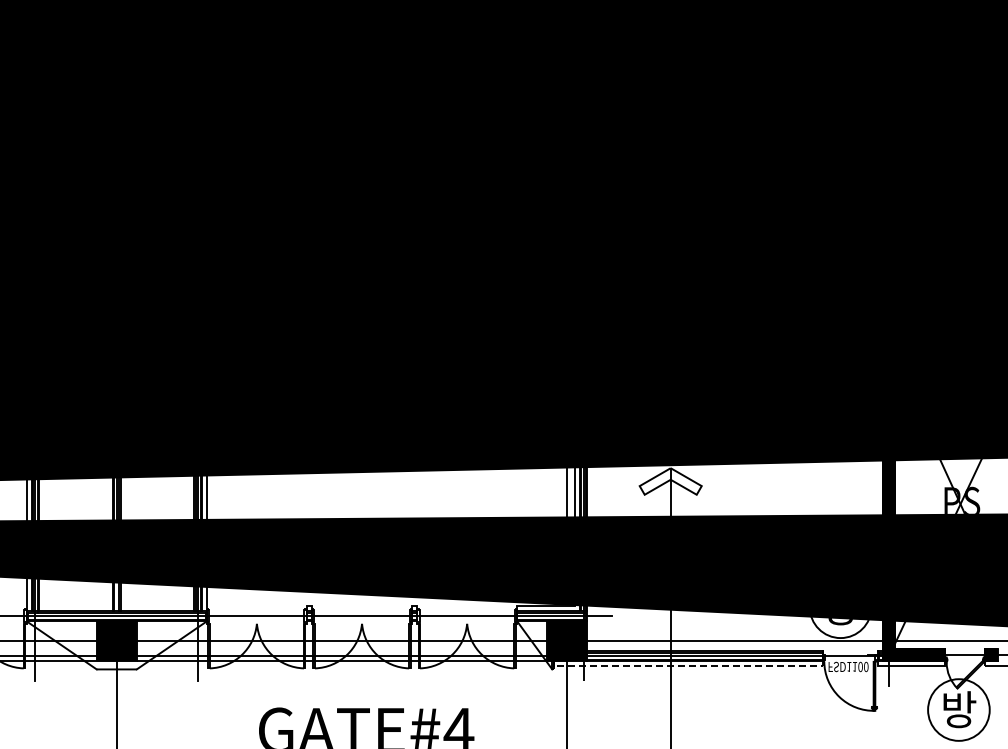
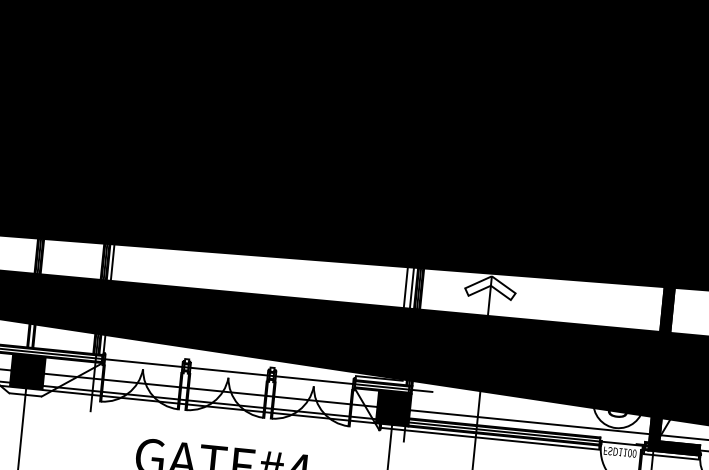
line: (691, 666) -> (492, 439), dashed -> solid

